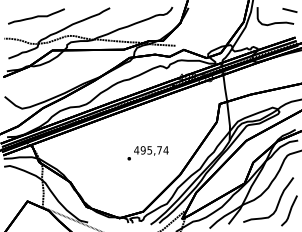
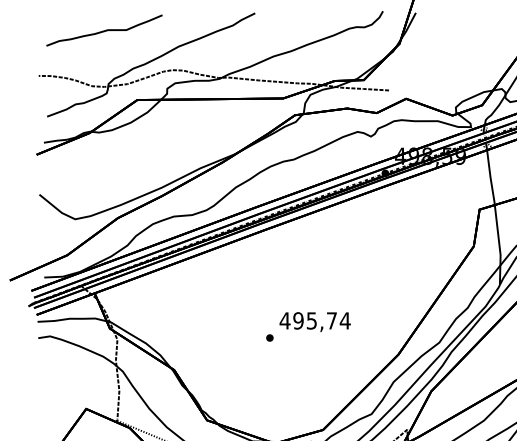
text: (147, 153) -> (307, 327), moved

